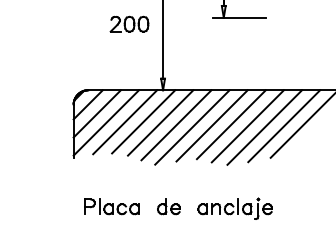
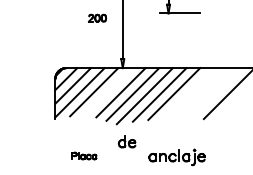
part: (129, 23) -> (97, 17), size x0.6
line: (142, 121) -> (107, 91), removed
line: (247, 126) -> (186, 95), removed
line: (284, 126) -> (214, 95), removed
line: (264, 127) -> (199, 96), removed
part: (112, 206) -> (84, 155), size x0.6
part: (168, 206) -> (126, 141), moved

